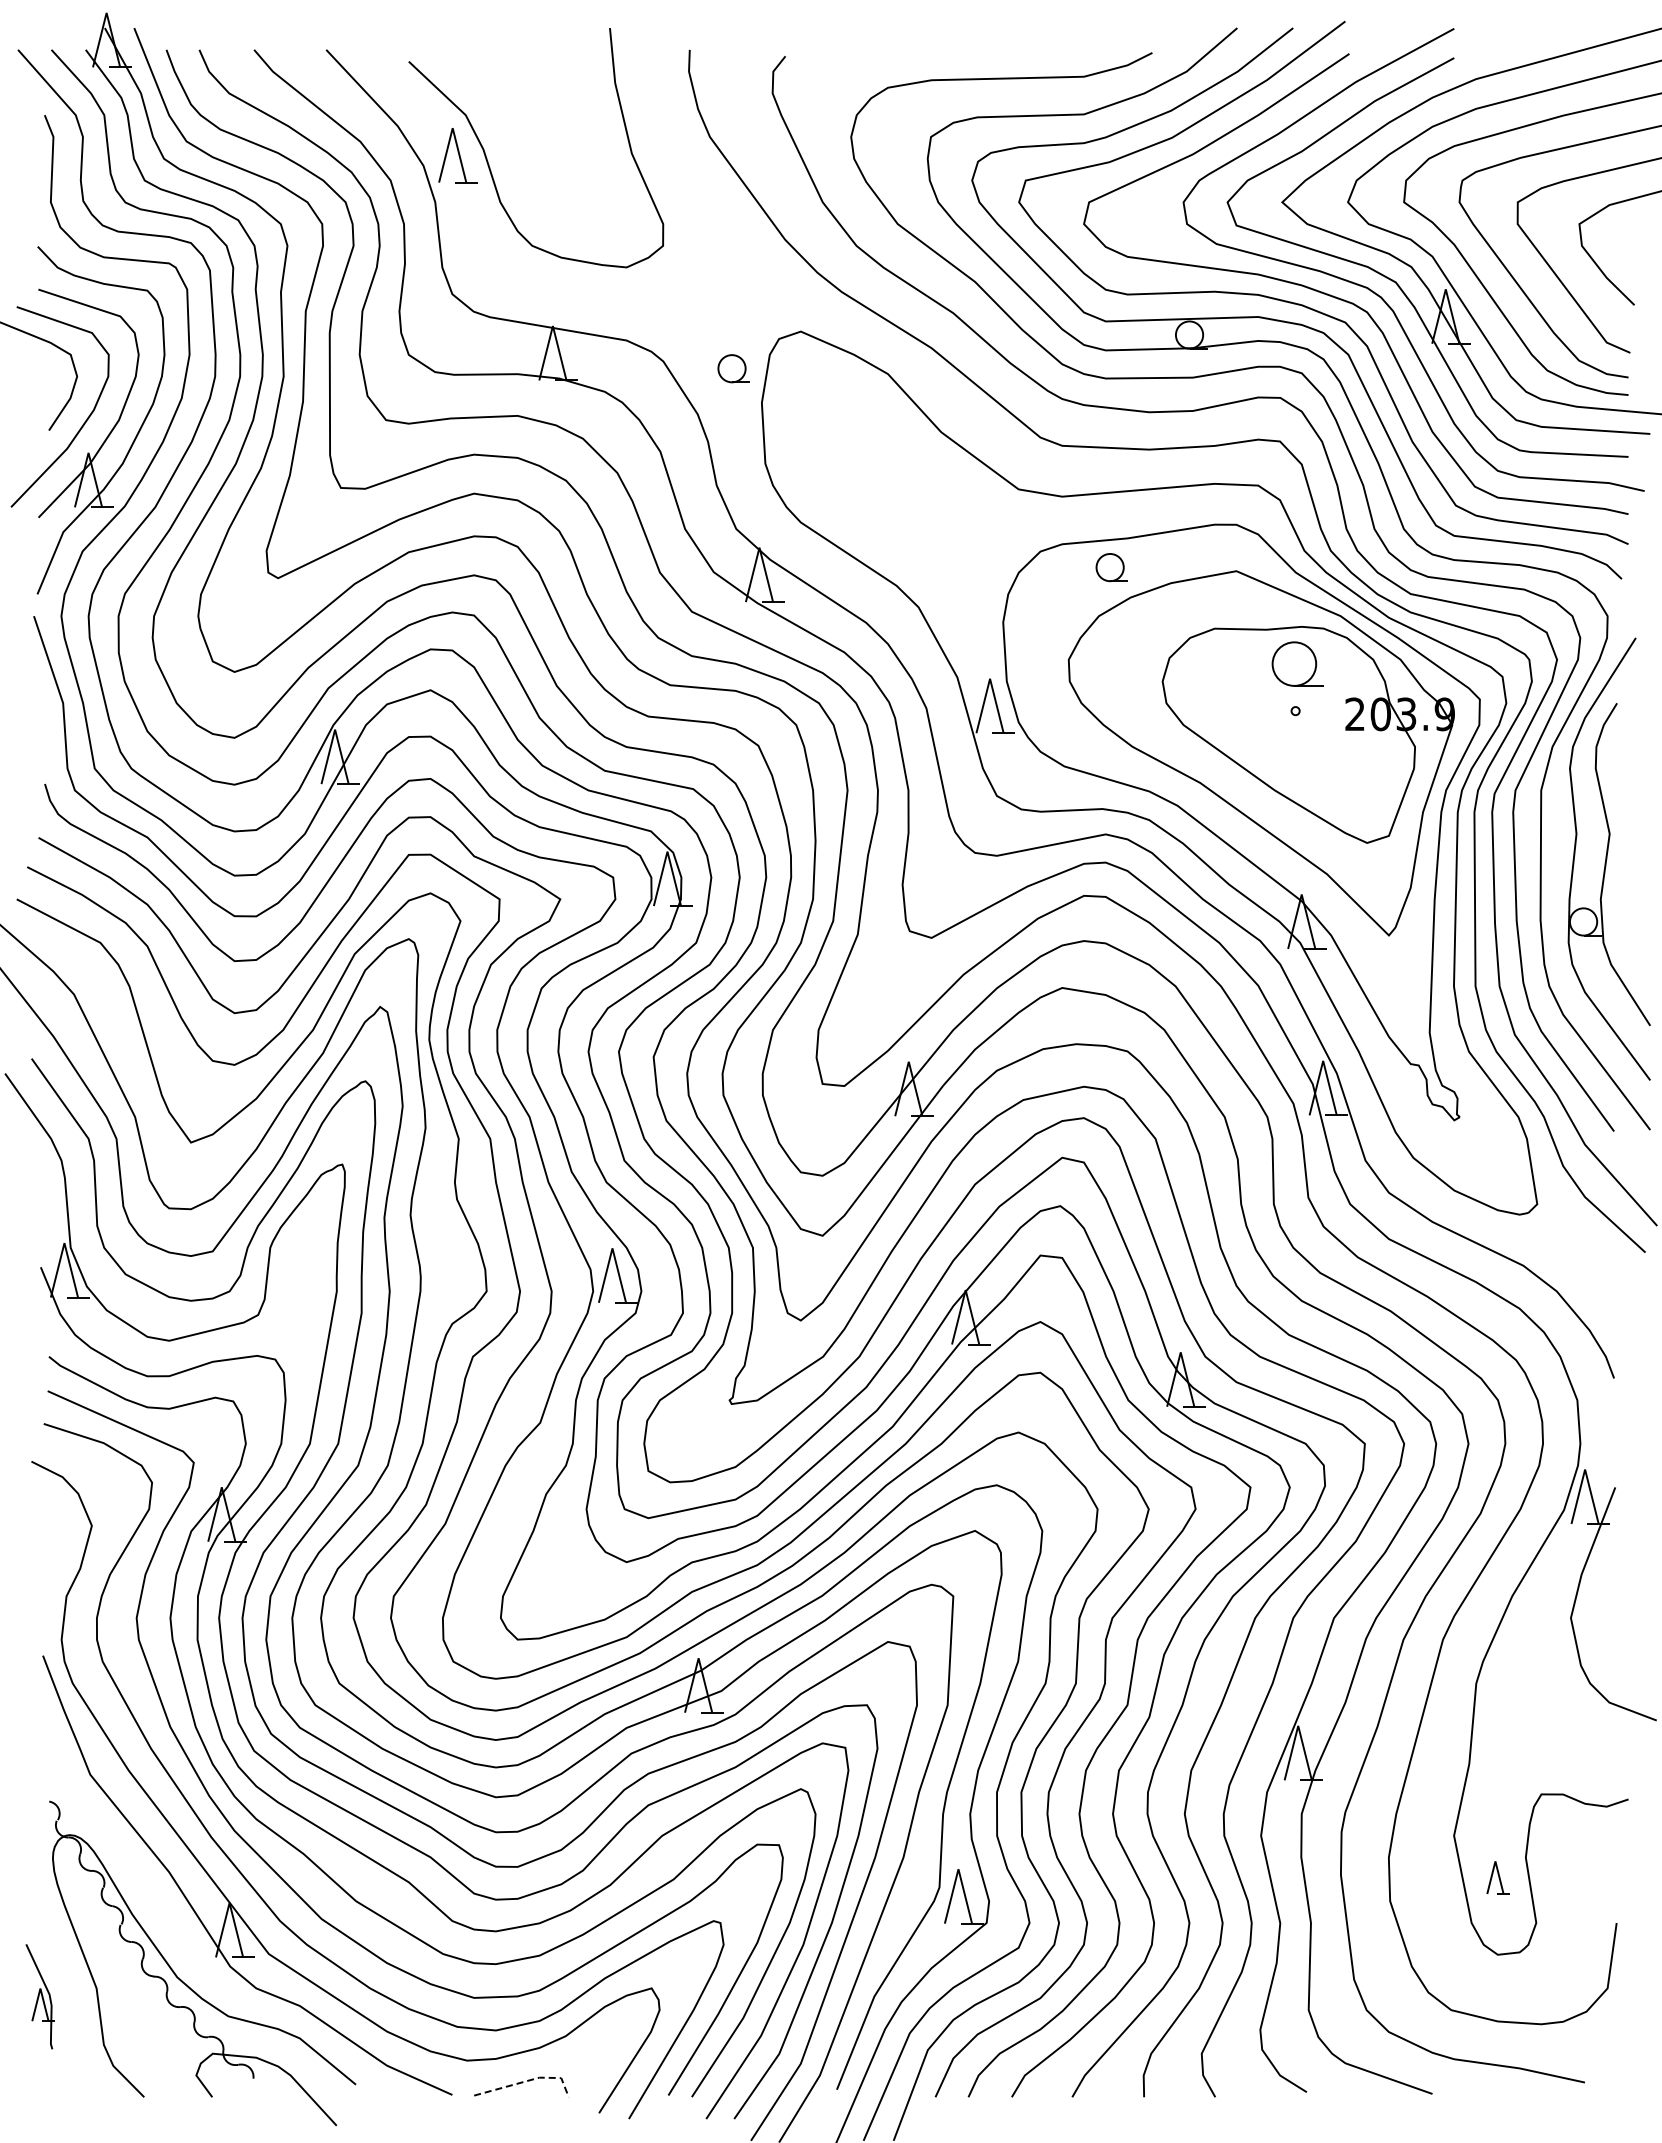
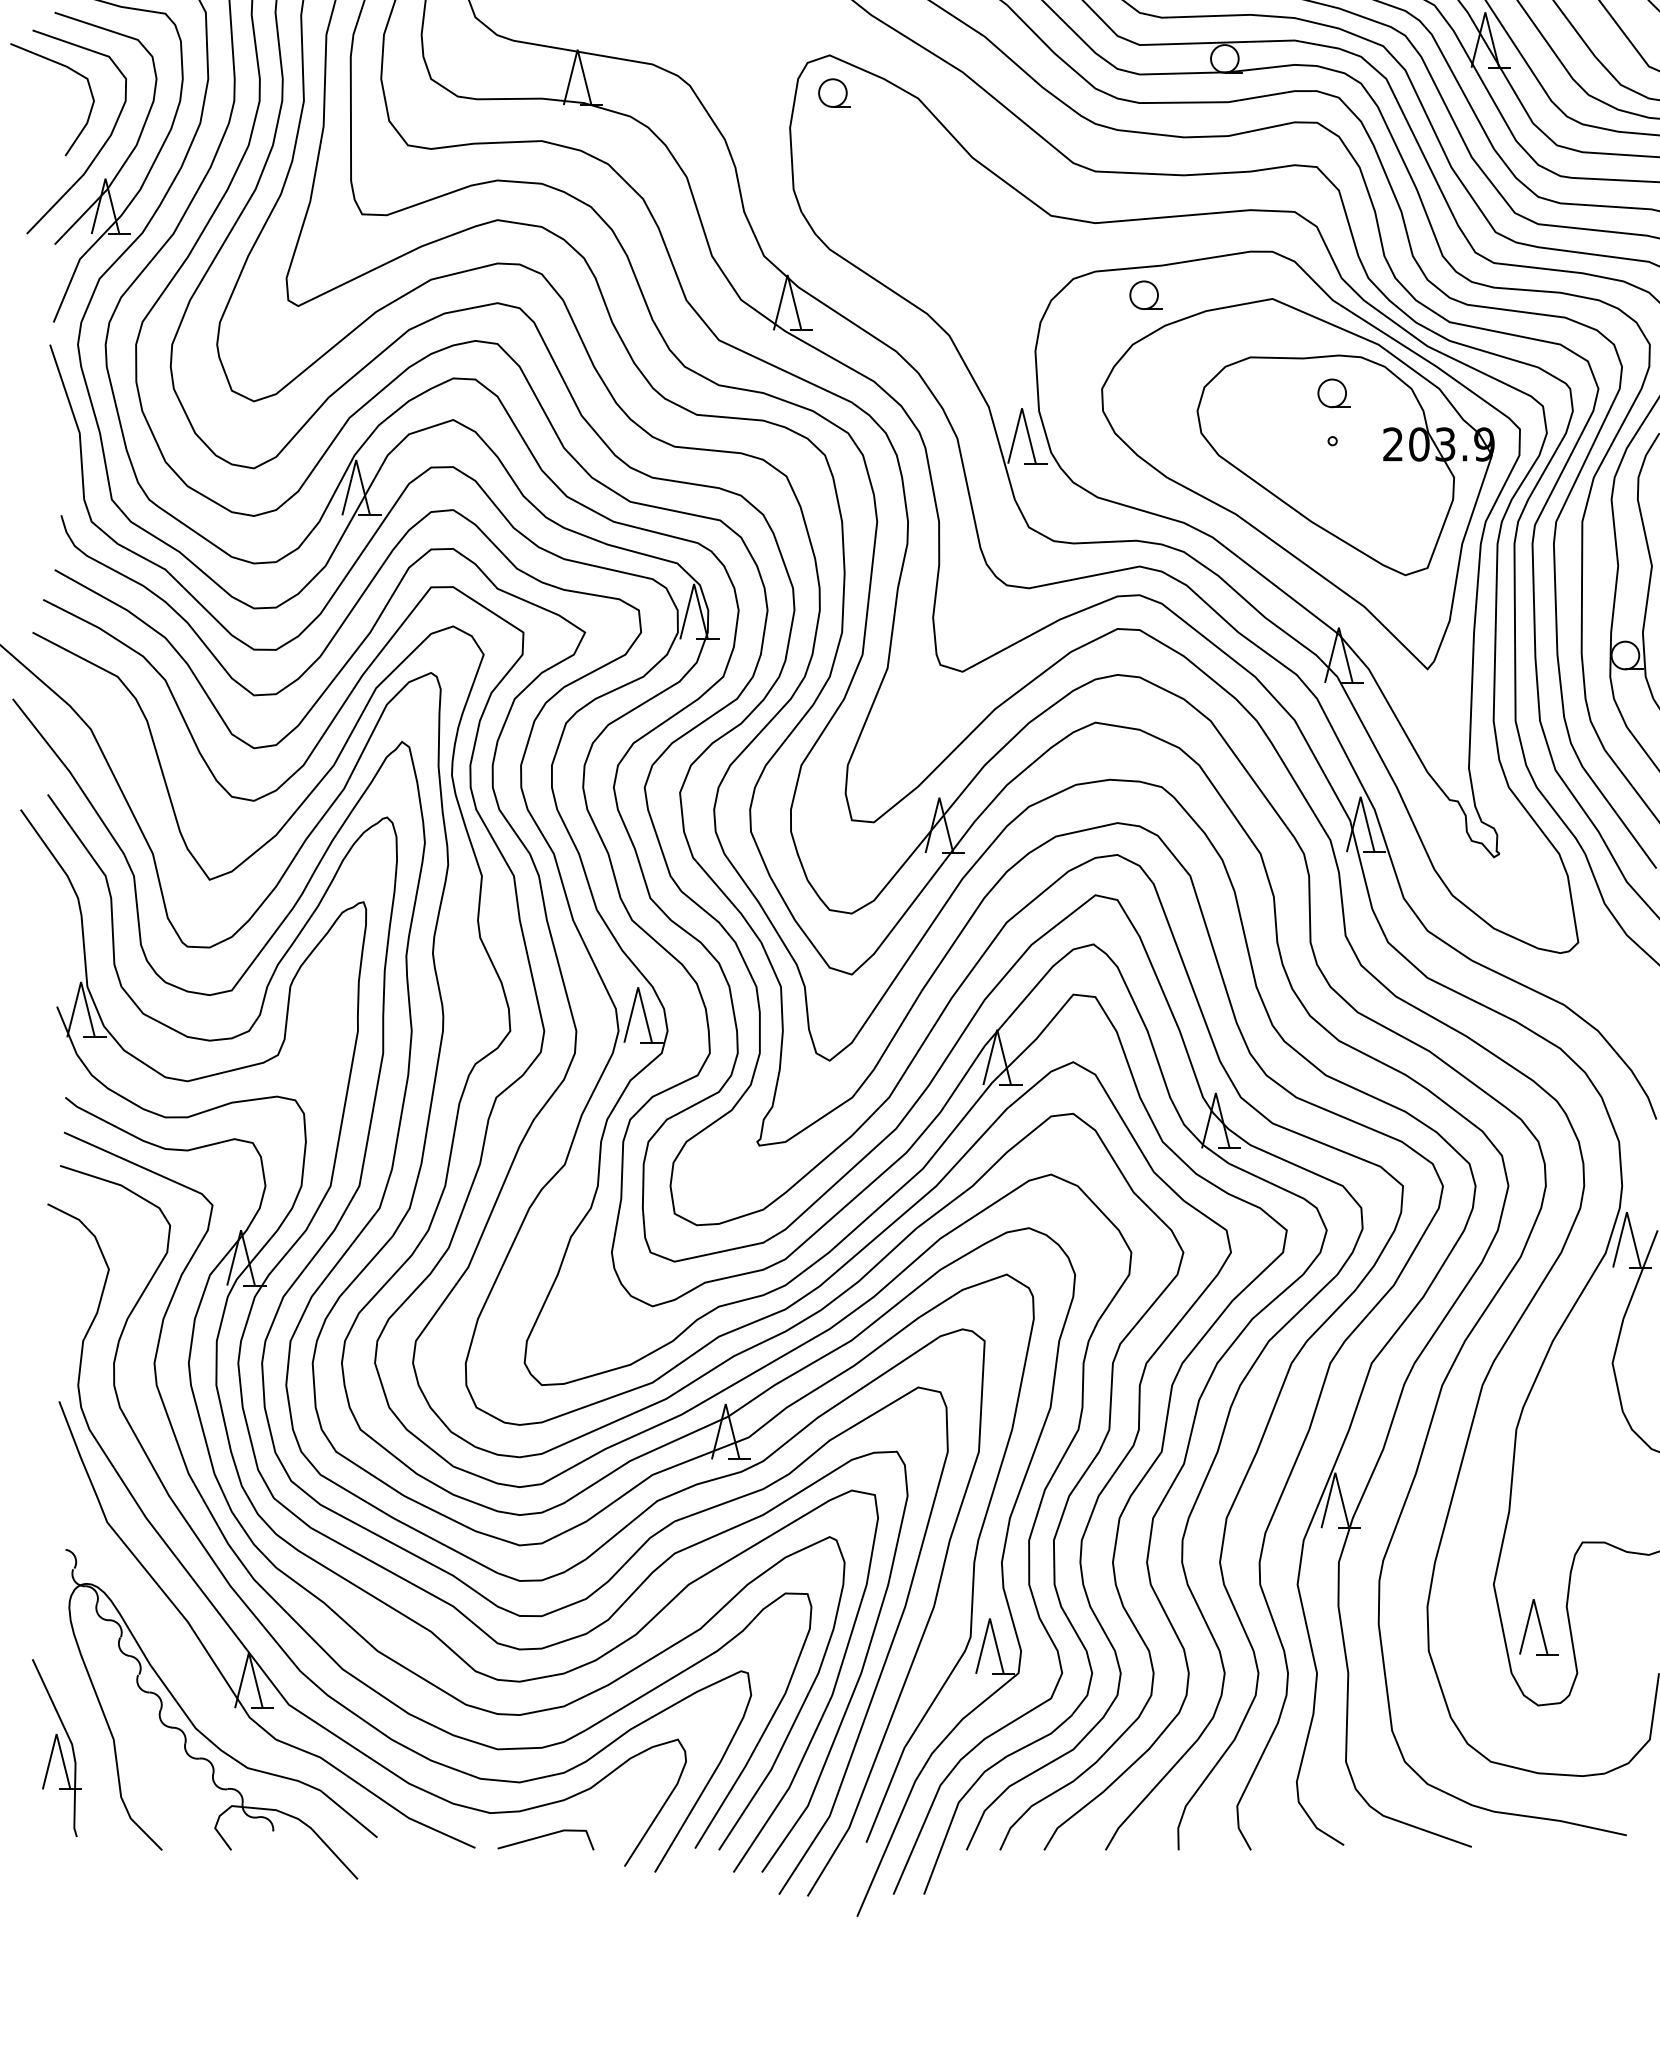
part: (733, 368) -> (834, 92), moved
part: (1296, 663) -> (1333, 392), size x0.62
part: (1498, 1877) -> (1538, 1626), size x1.67
part: (40, 1996) -> (56, 1747), size x1.67
line: (528, 2080) -> (552, 1833), dashed -> solid

